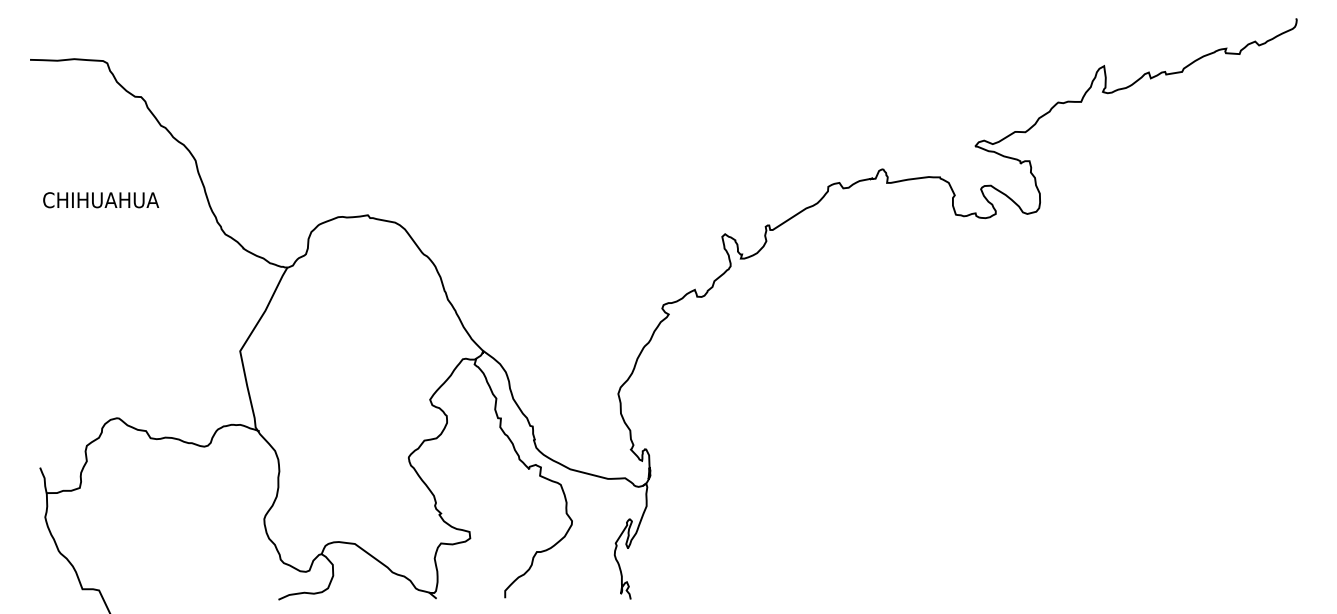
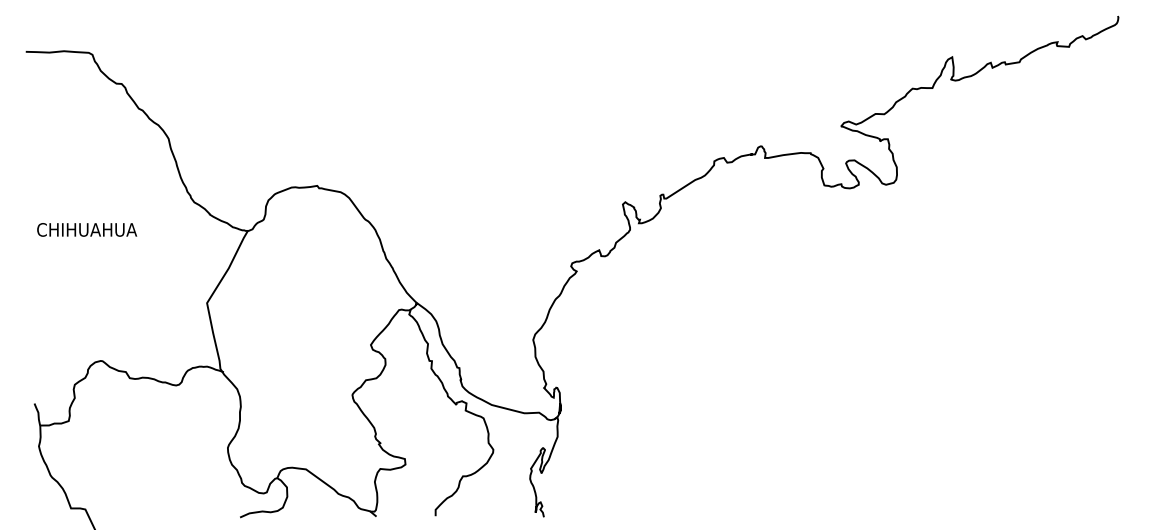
text: (101, 199) -> (87, 229), moved

